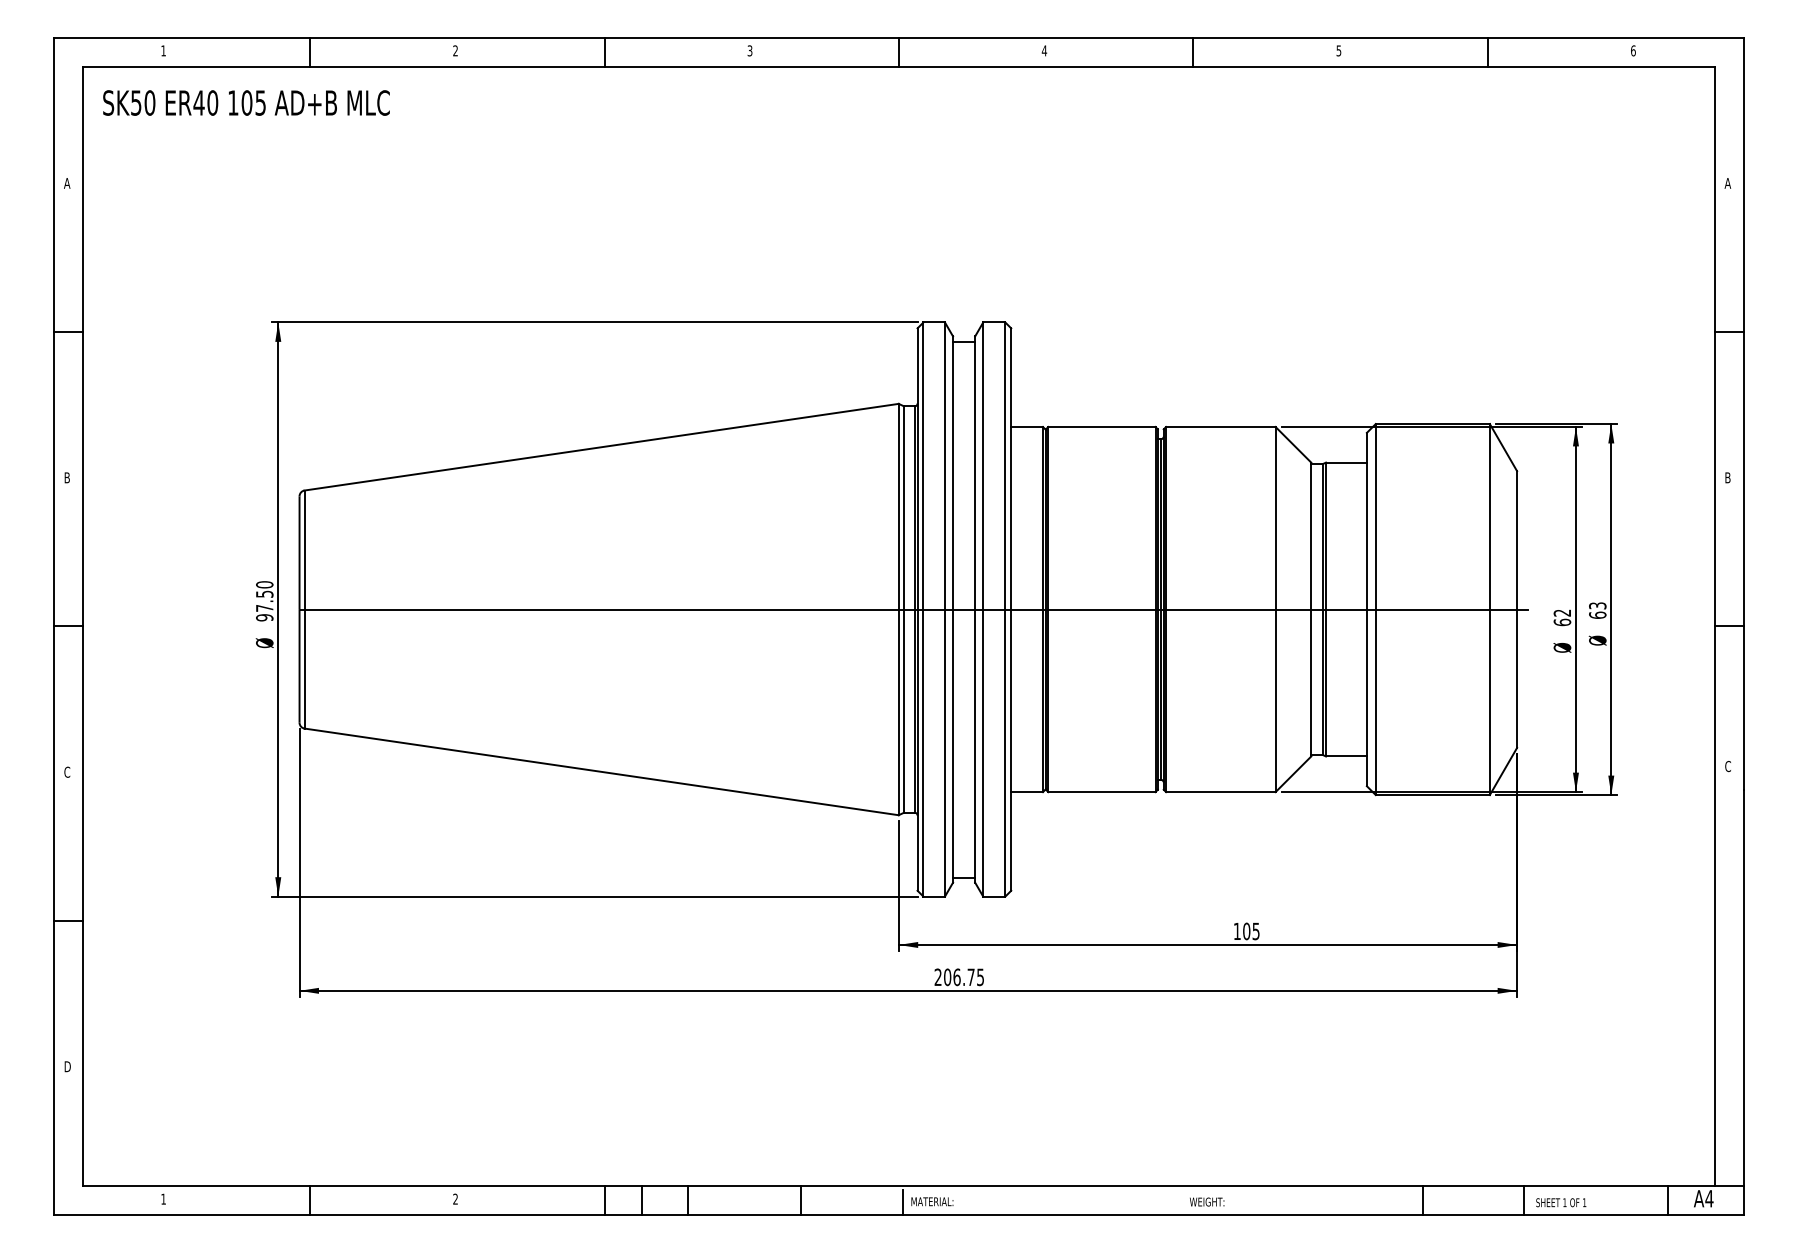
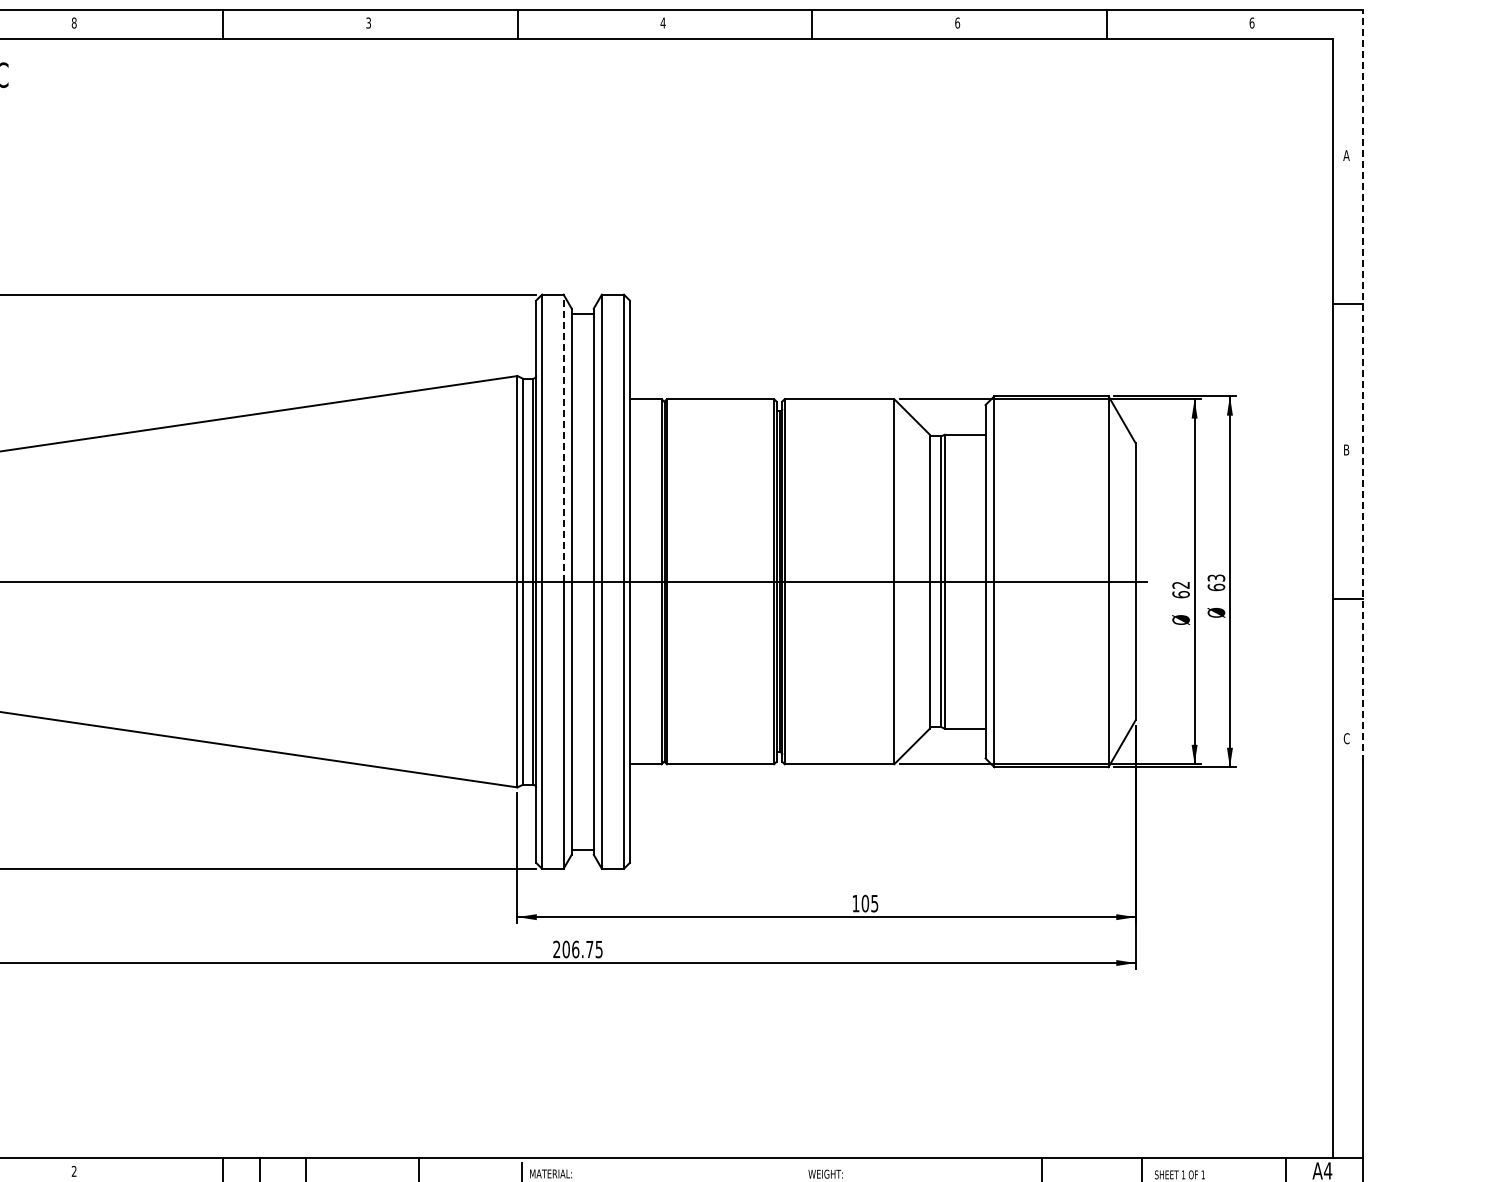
text: (455, 50) -> (74, 22), 2 -> 8
text: (1338, 50) -> (957, 22), 5 -> 6
line: (1744, 413) -> (1363, 385), solid -> dashed
line: (944, 466) -> (563, 438), solid -> dashed

